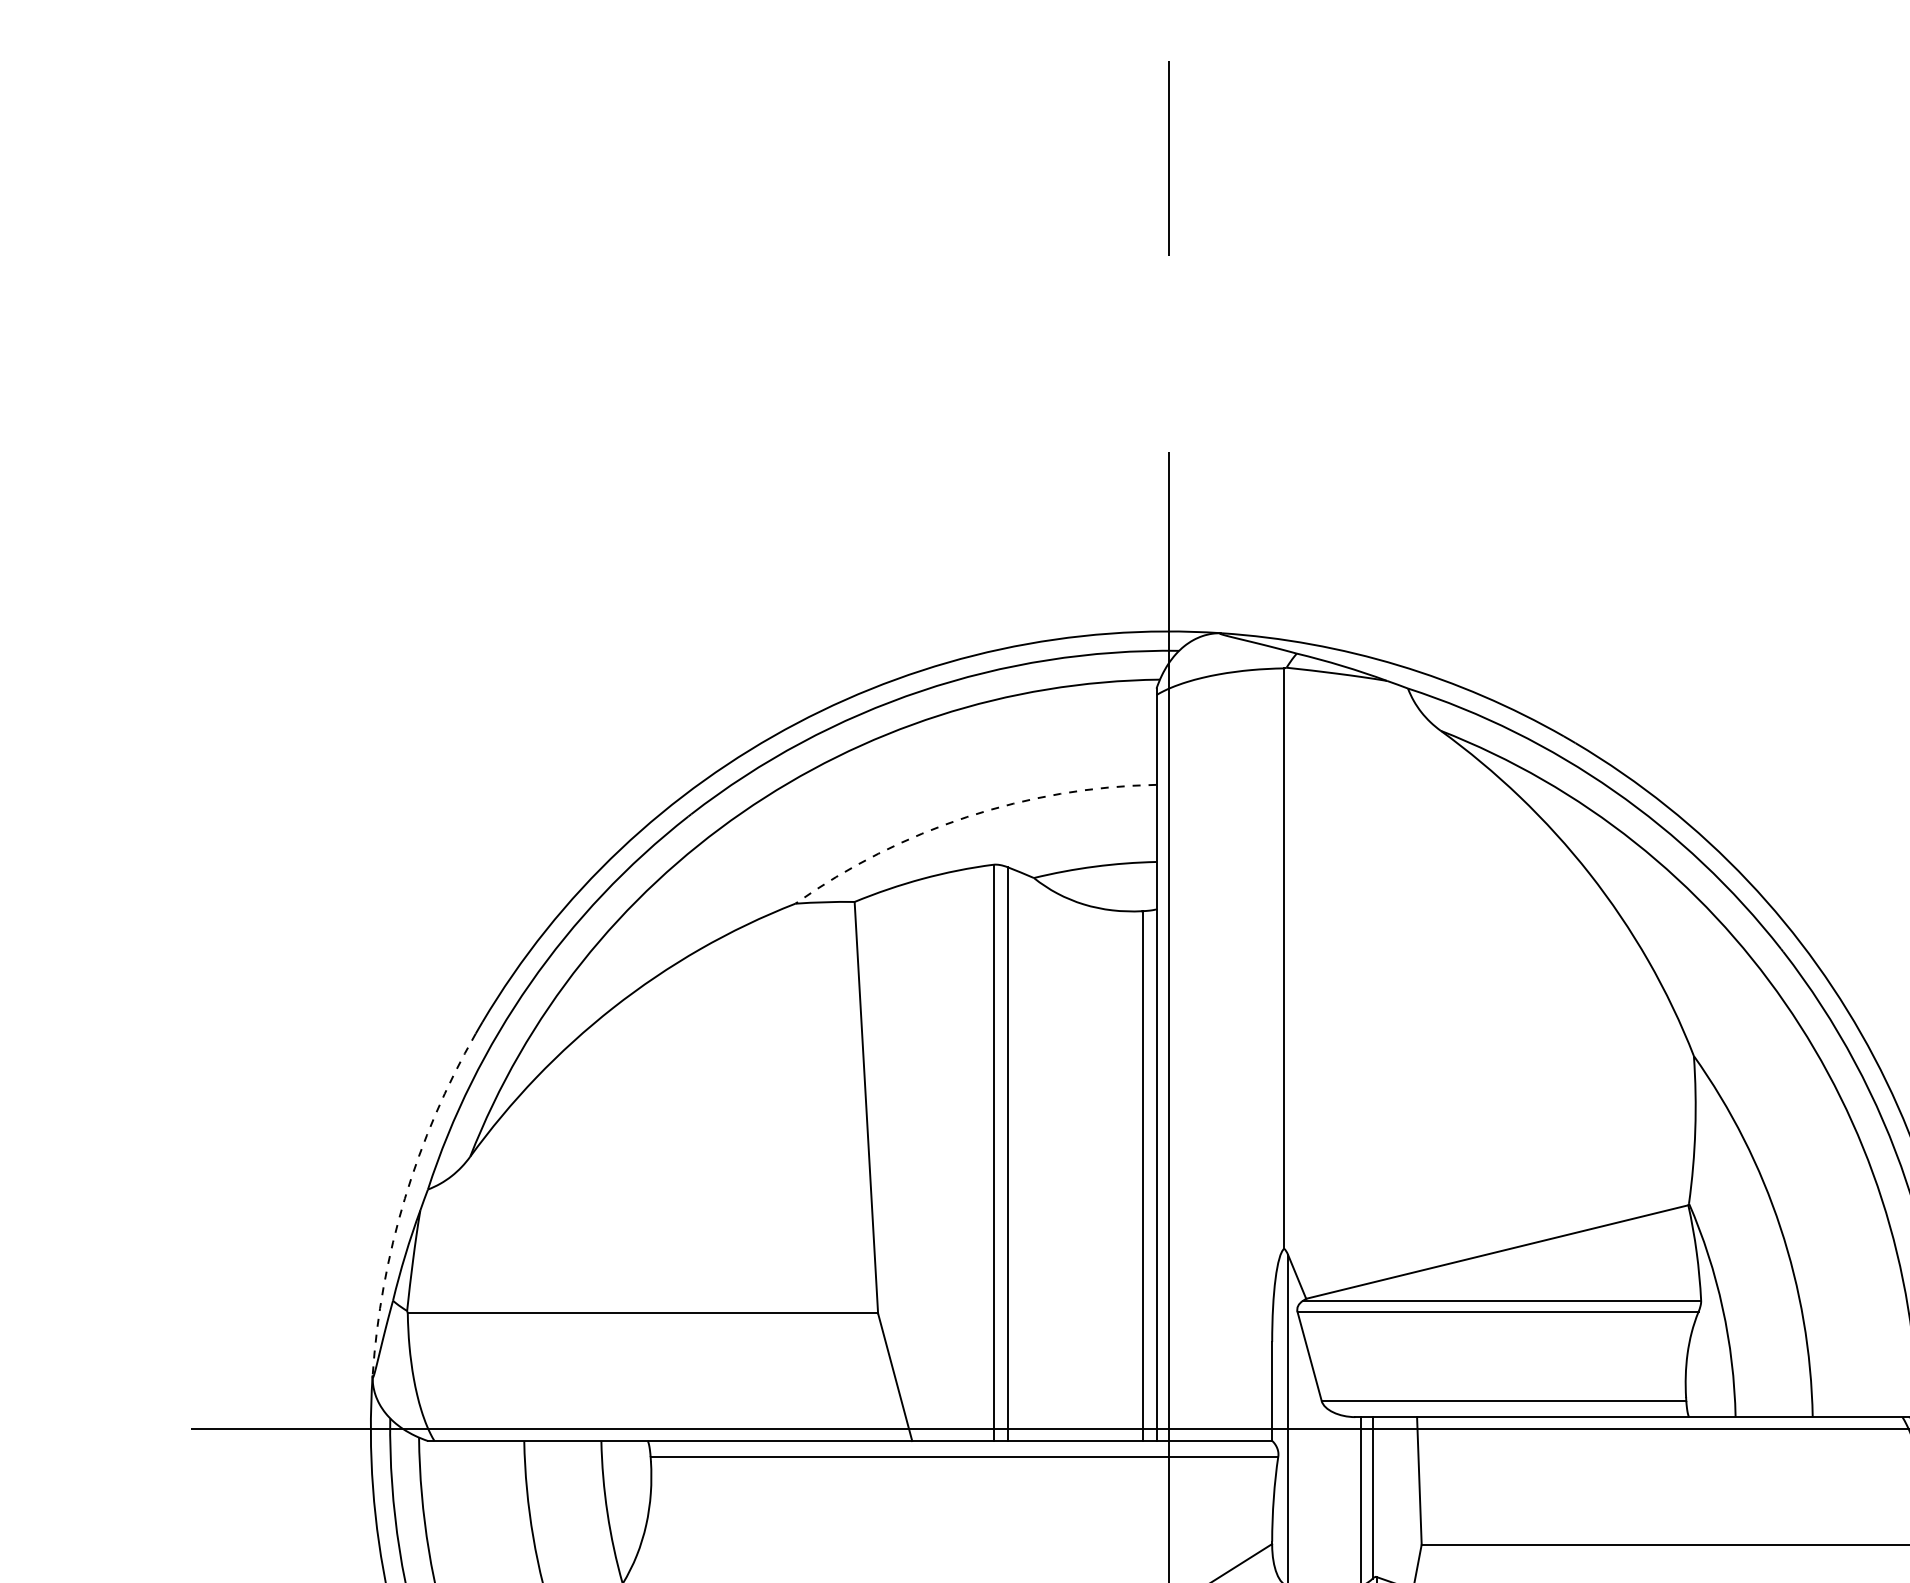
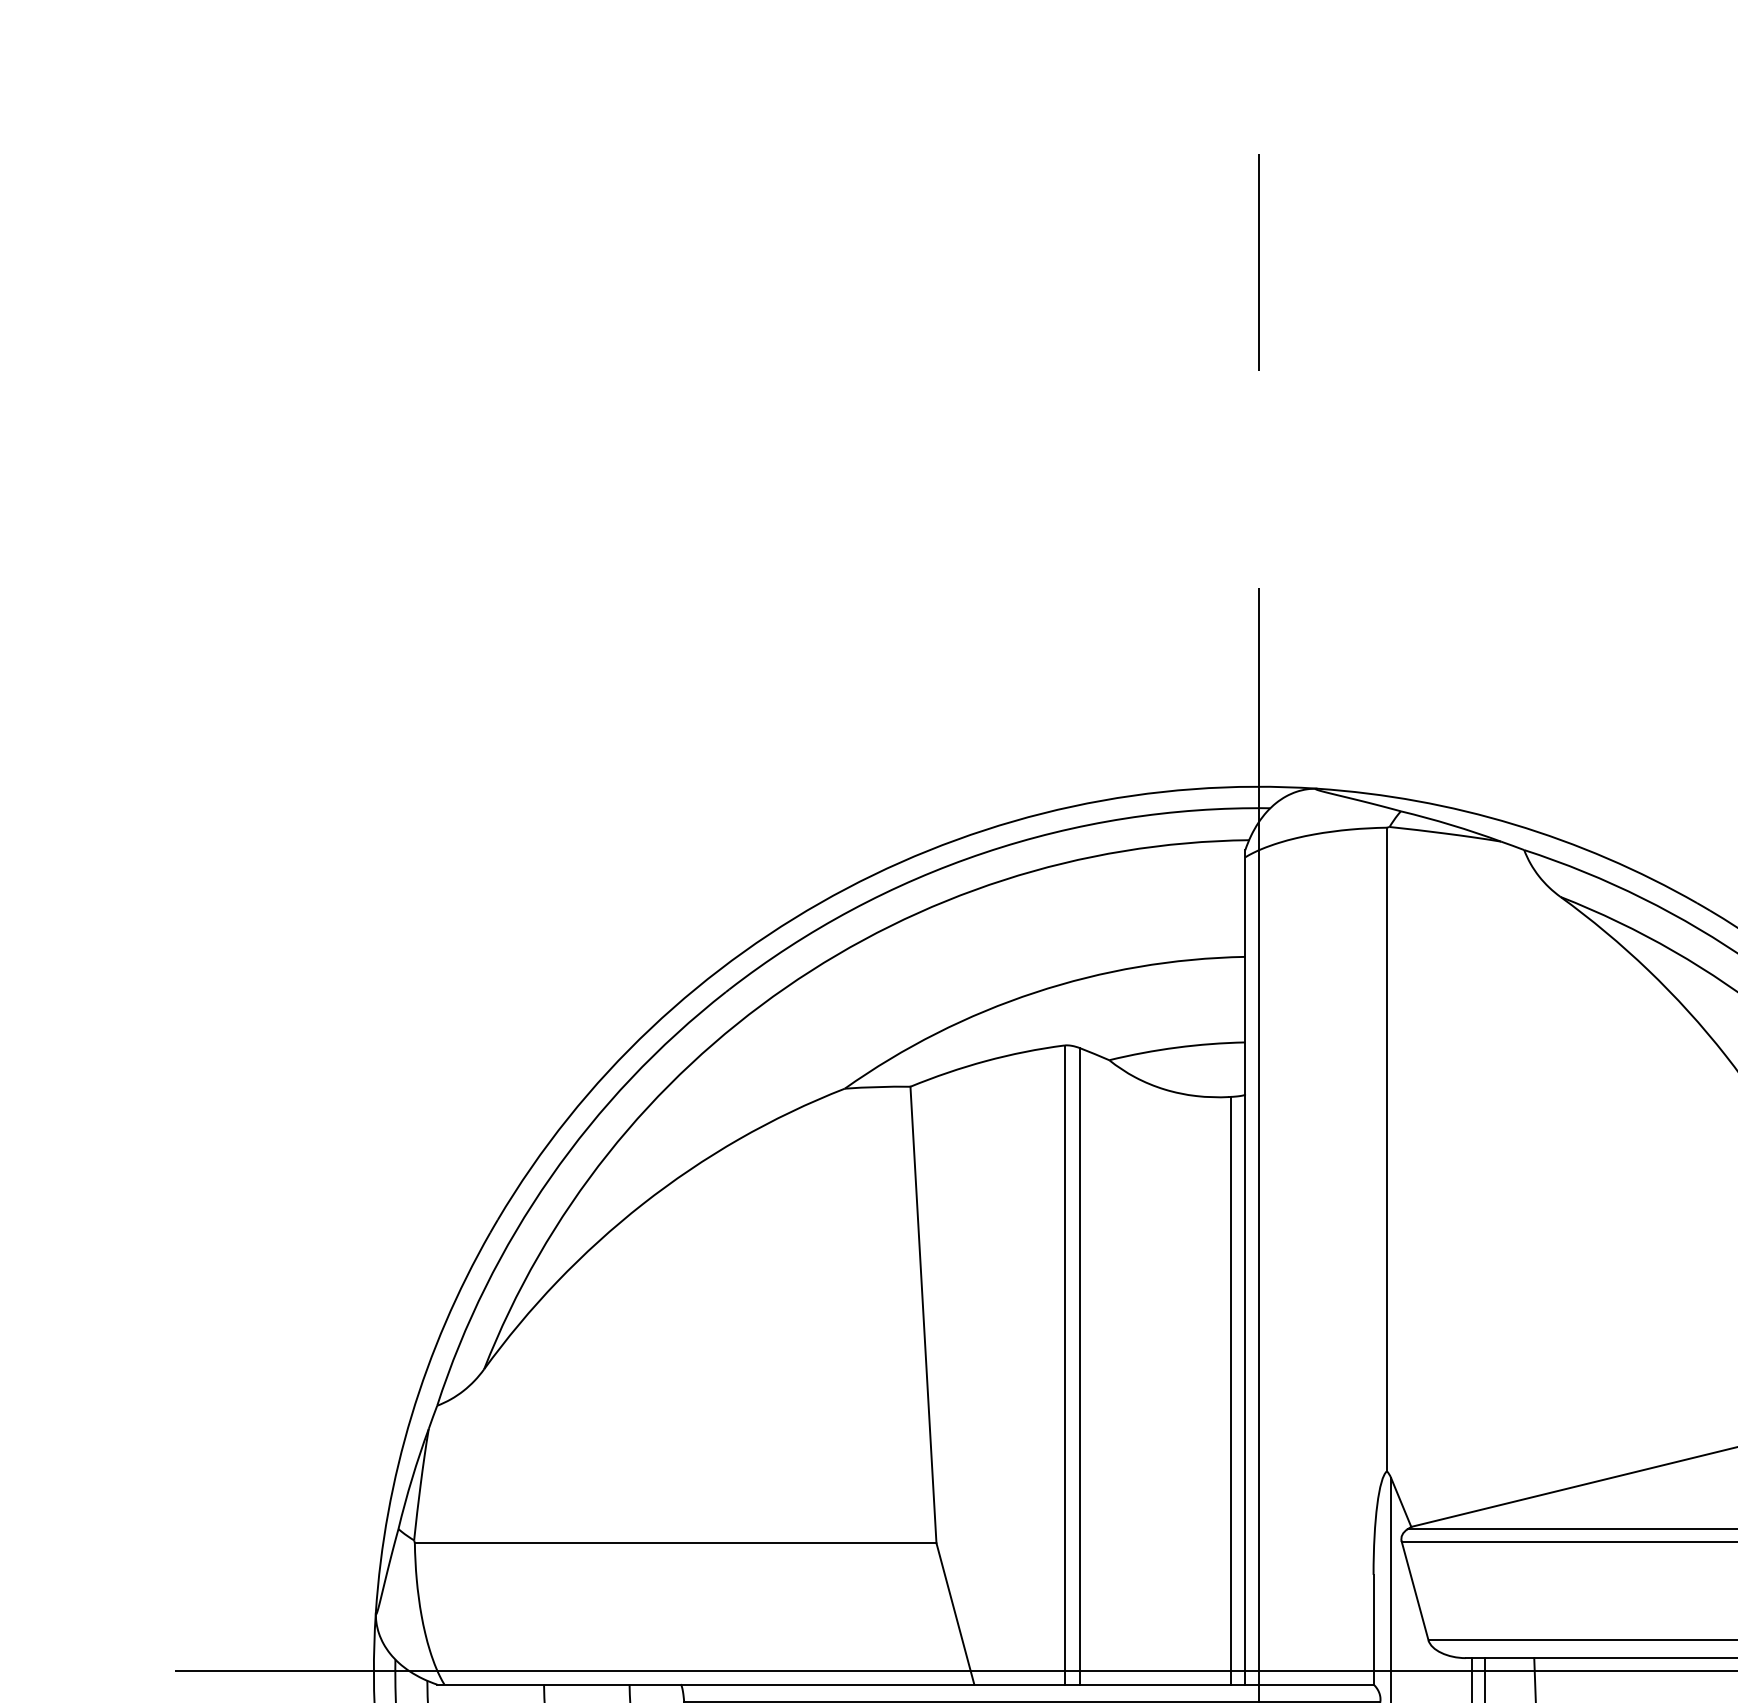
arc: (967, 817) -> (1035, 993), dashed -> solid
arc: (404, 1198) -> (411, 1415), dashed -> solid

